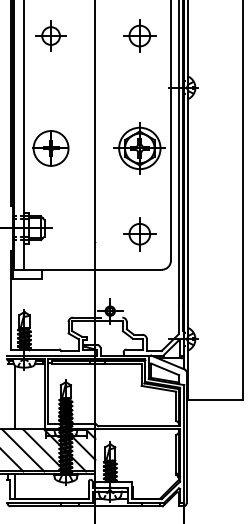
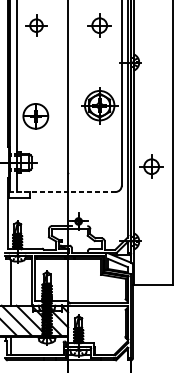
part: (50, 148) -> (35, 116), moved
part: (139, 234) -> (151, 166), moved
line: (88, 269) -> (63, 191), solid -> dashed

